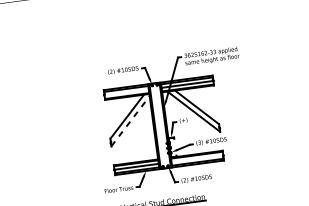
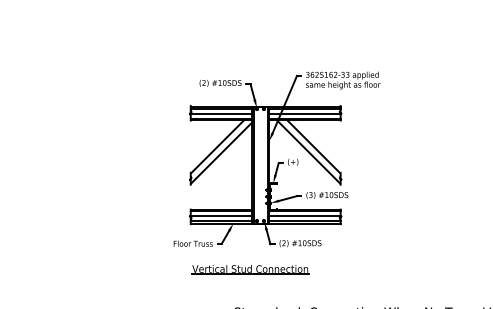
line: (126, 92) -> (220, 113), added
line: (130, 121) -> (221, 153), dashed -> solid
line: (197, 158) -> (304, 216), added

